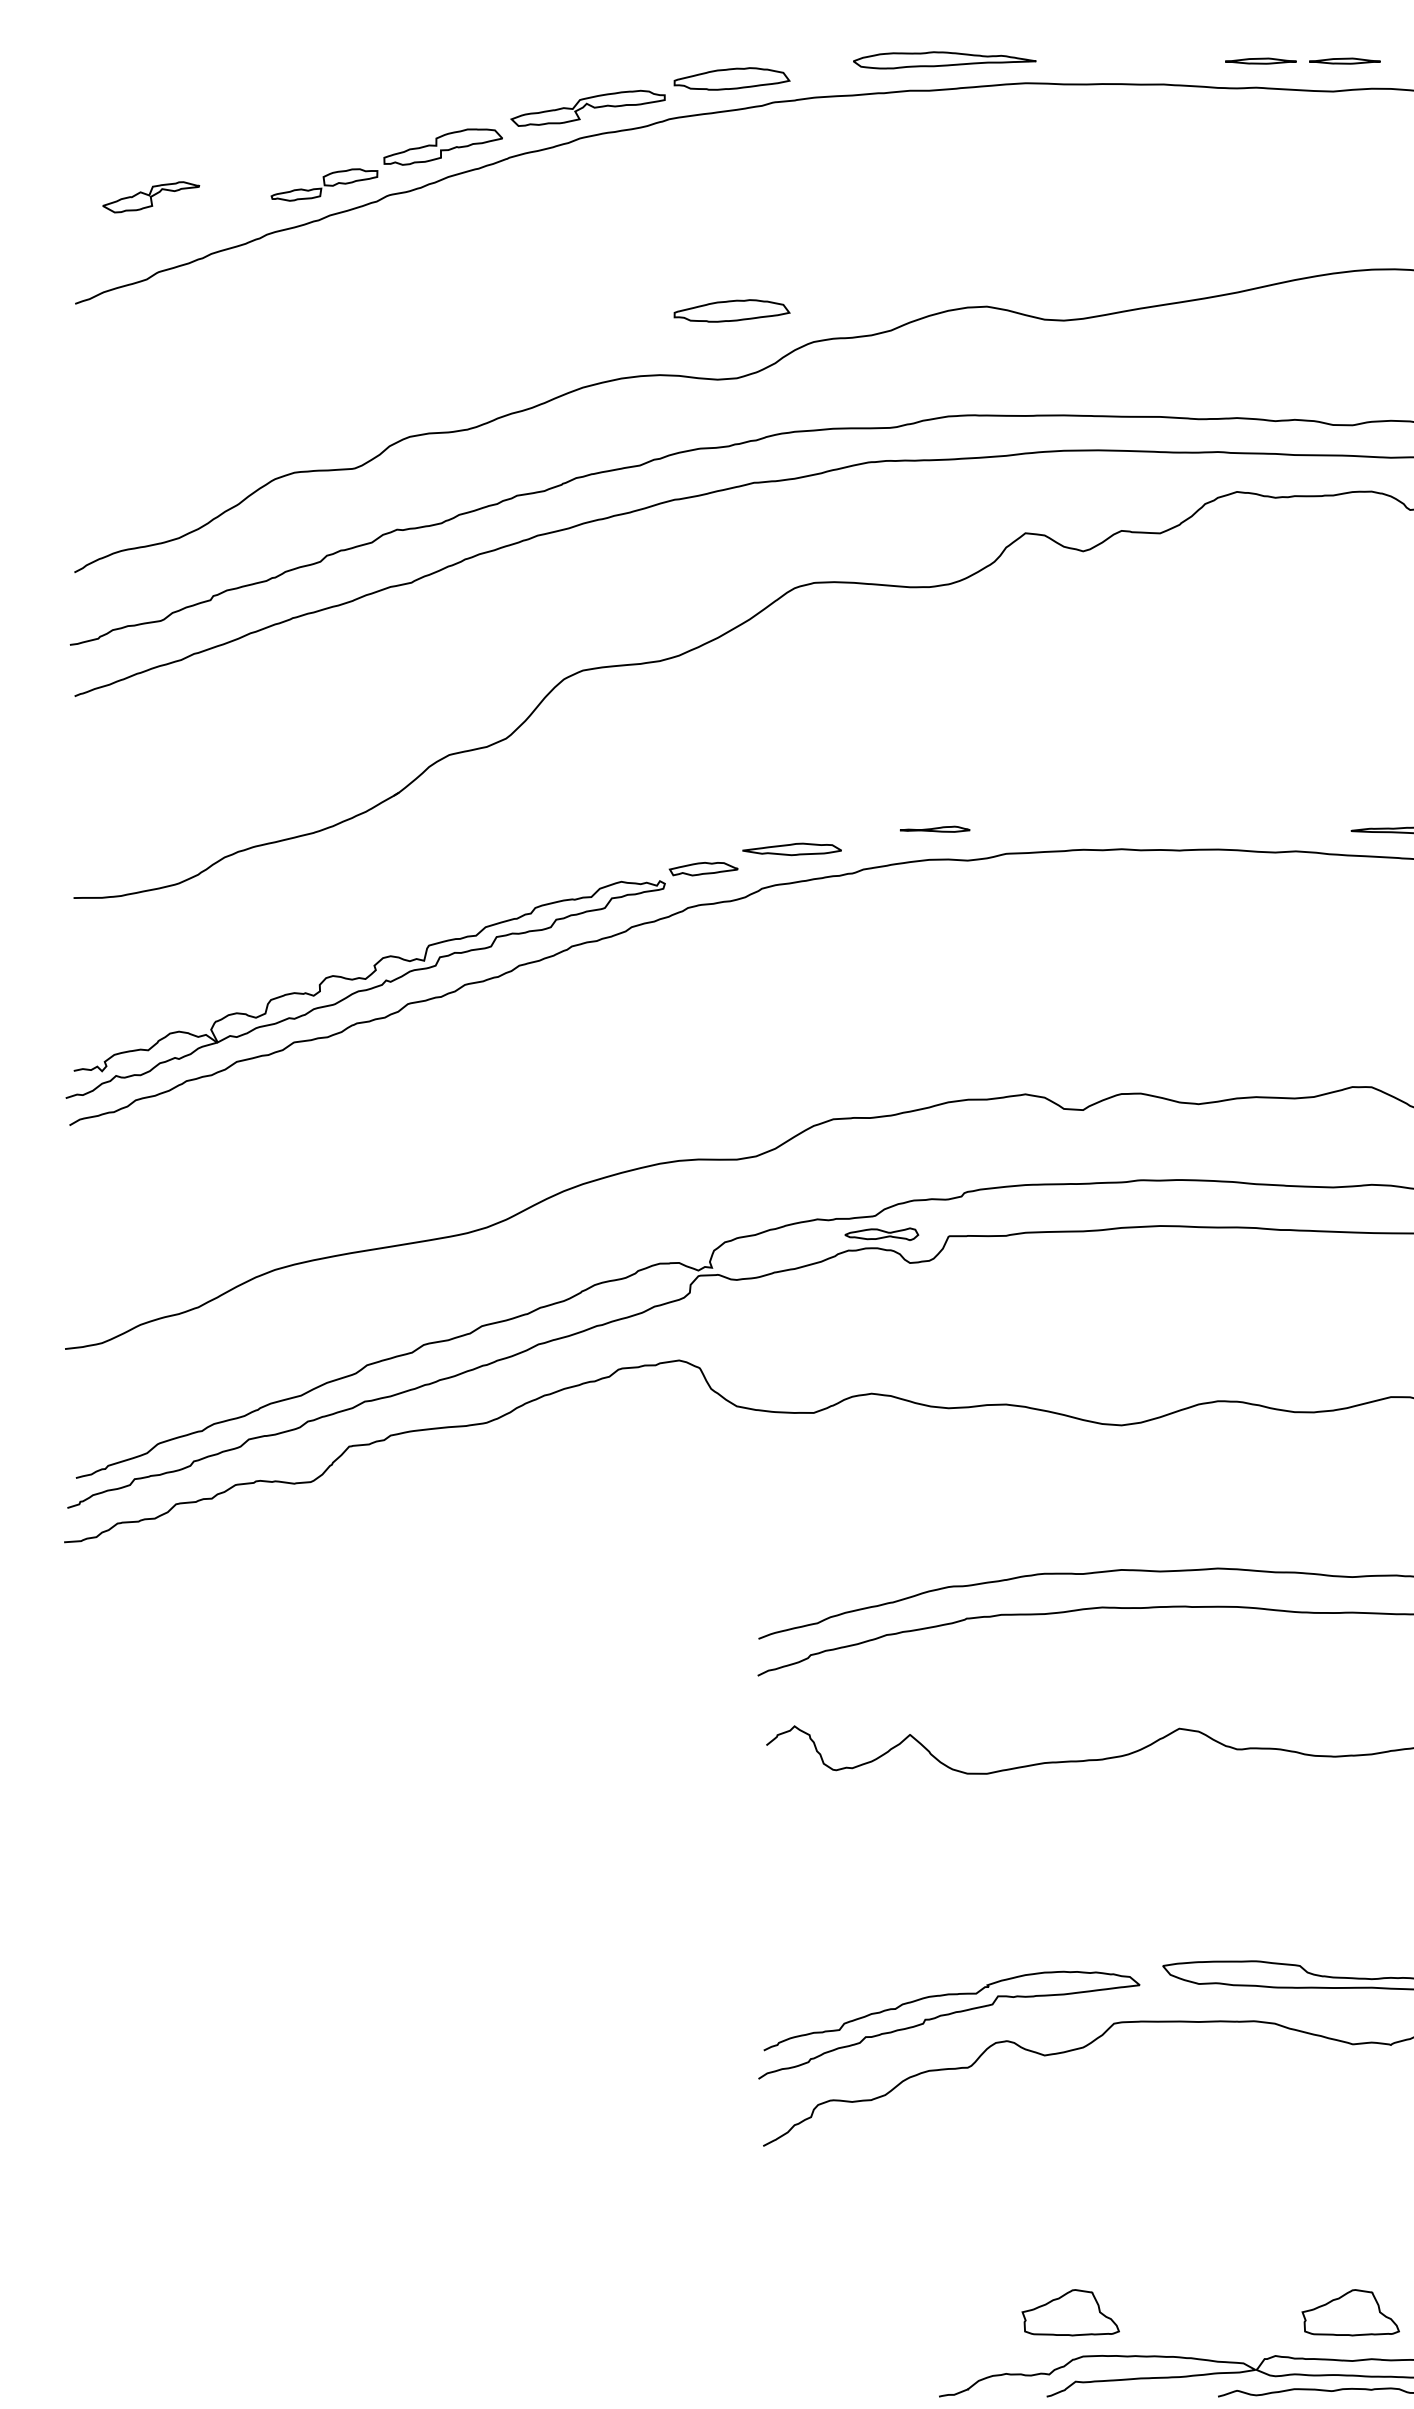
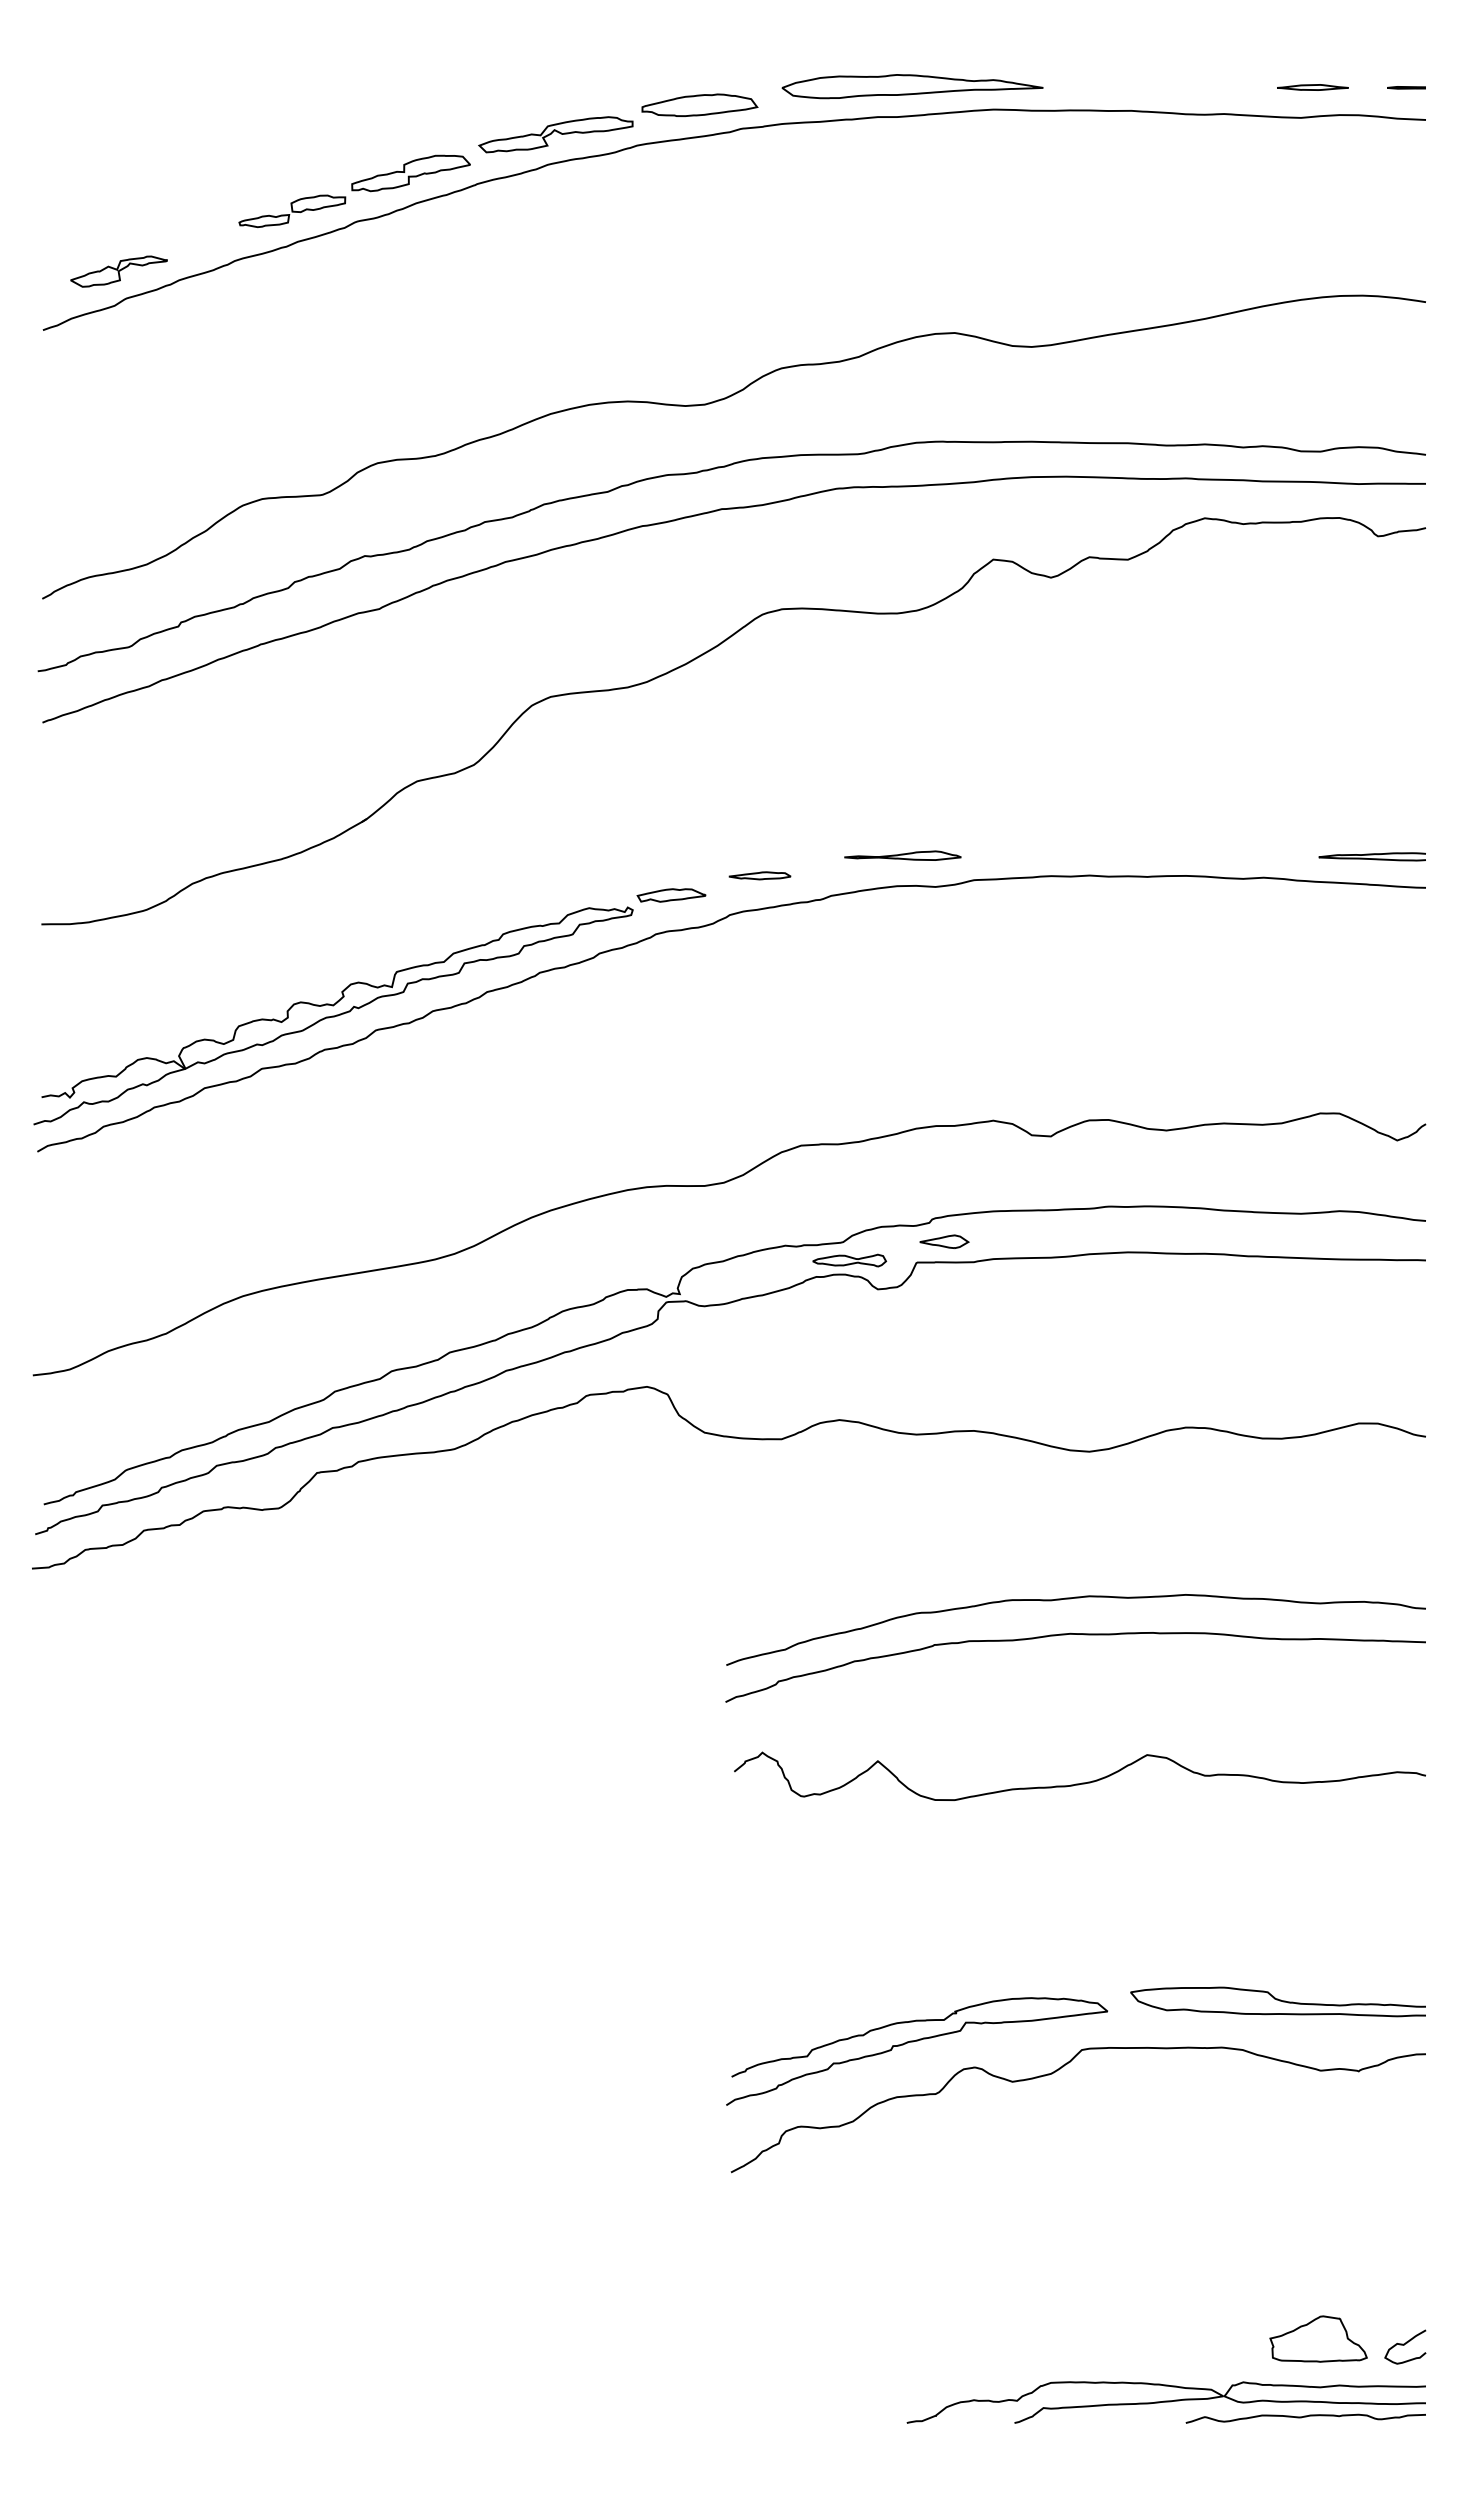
part: (944, 60) -> (912, 86), size x1.43
part: (1260, 61) -> (1228, 87), removed
part: (150, 197) -> (118, 271), moved
part: (731, 310) -> (699, 336), removed
part: (934, 829) -> (902, 855), size x1.67
part: (791, 849) -> (759, 875), size x0.62
part: (976, 1215) -> (944, 1241), added
part: (1070, 2312) -> (1038, 2338), removed

